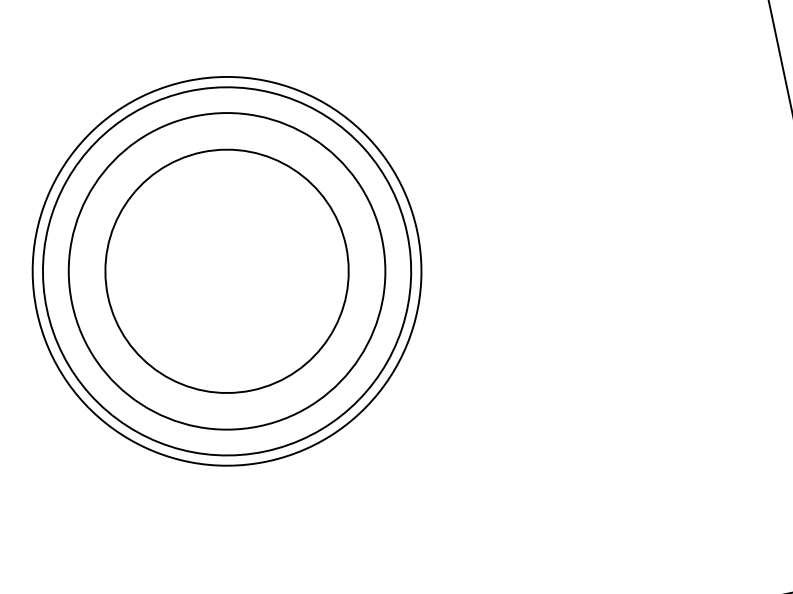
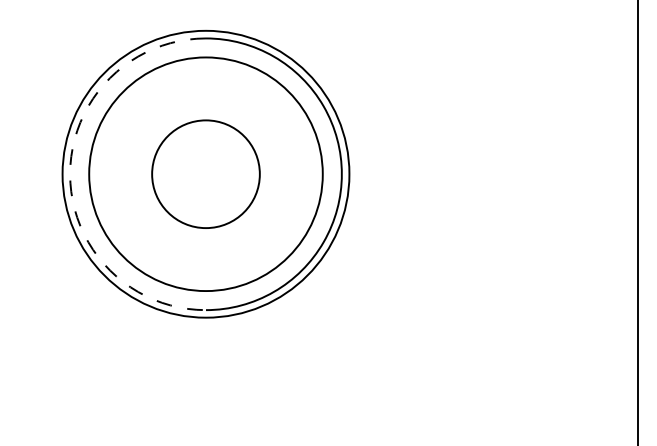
circle: (226, 271) -> (205, 174), size x0.6
arc: (47, 309) -> (70, 174), solid -> dashed

